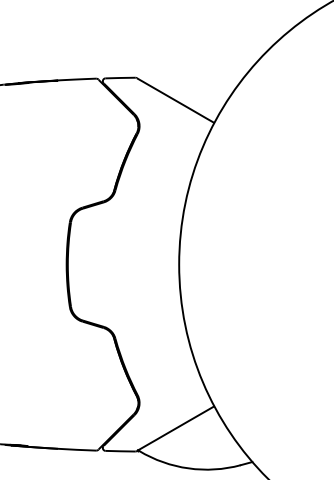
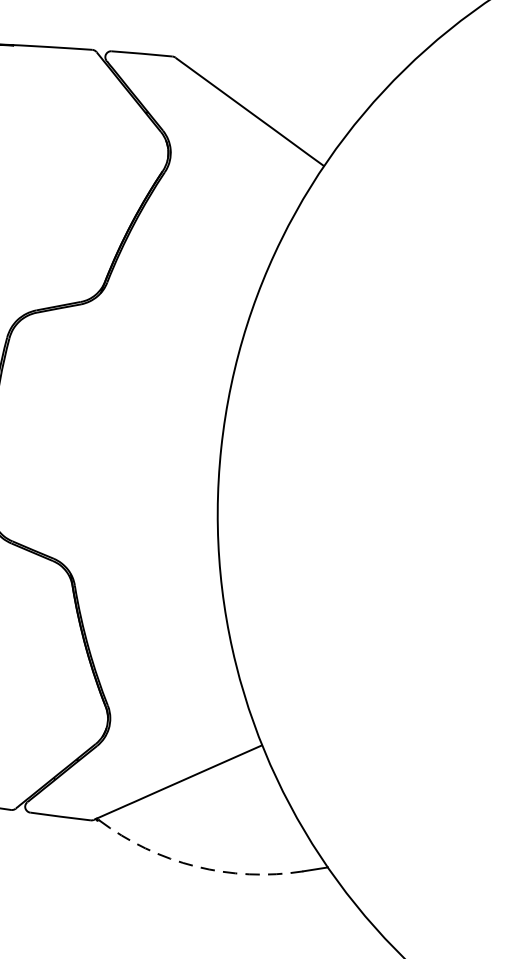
arc: (188, 468) -> (195, 866), solid -> dashed

